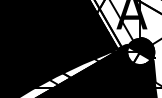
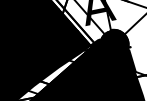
fill: (138, 55) -> (112, 48), added

